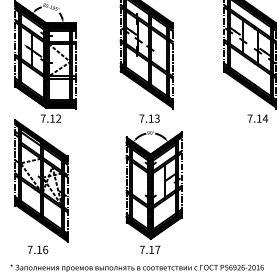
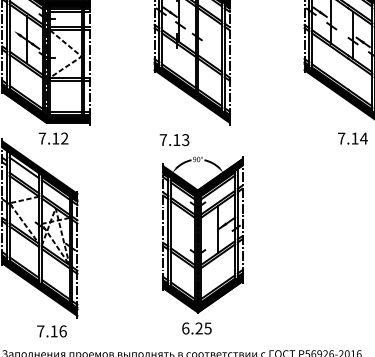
text: (149, 118) -> (174, 139), moved
text: (37, 249) -> (51, 330), moved
text: (149, 249) -> (196, 327), 7.17 -> 6.25

